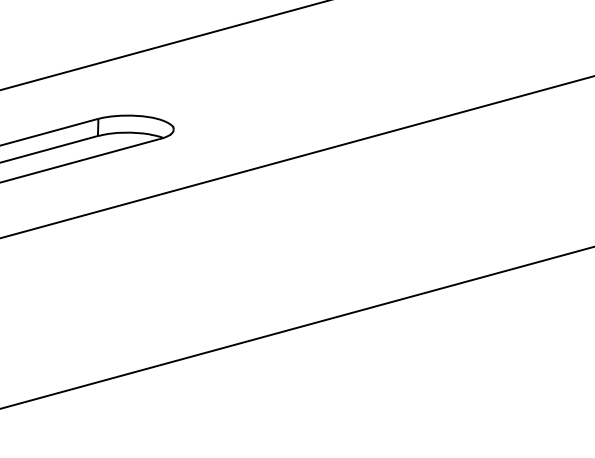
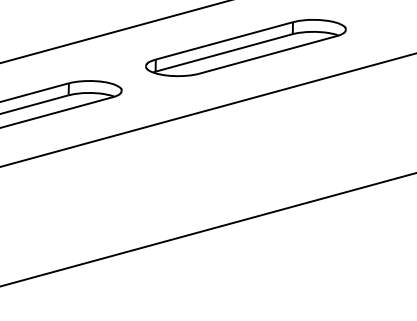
part: (350, 68) -> (245, 48), added

